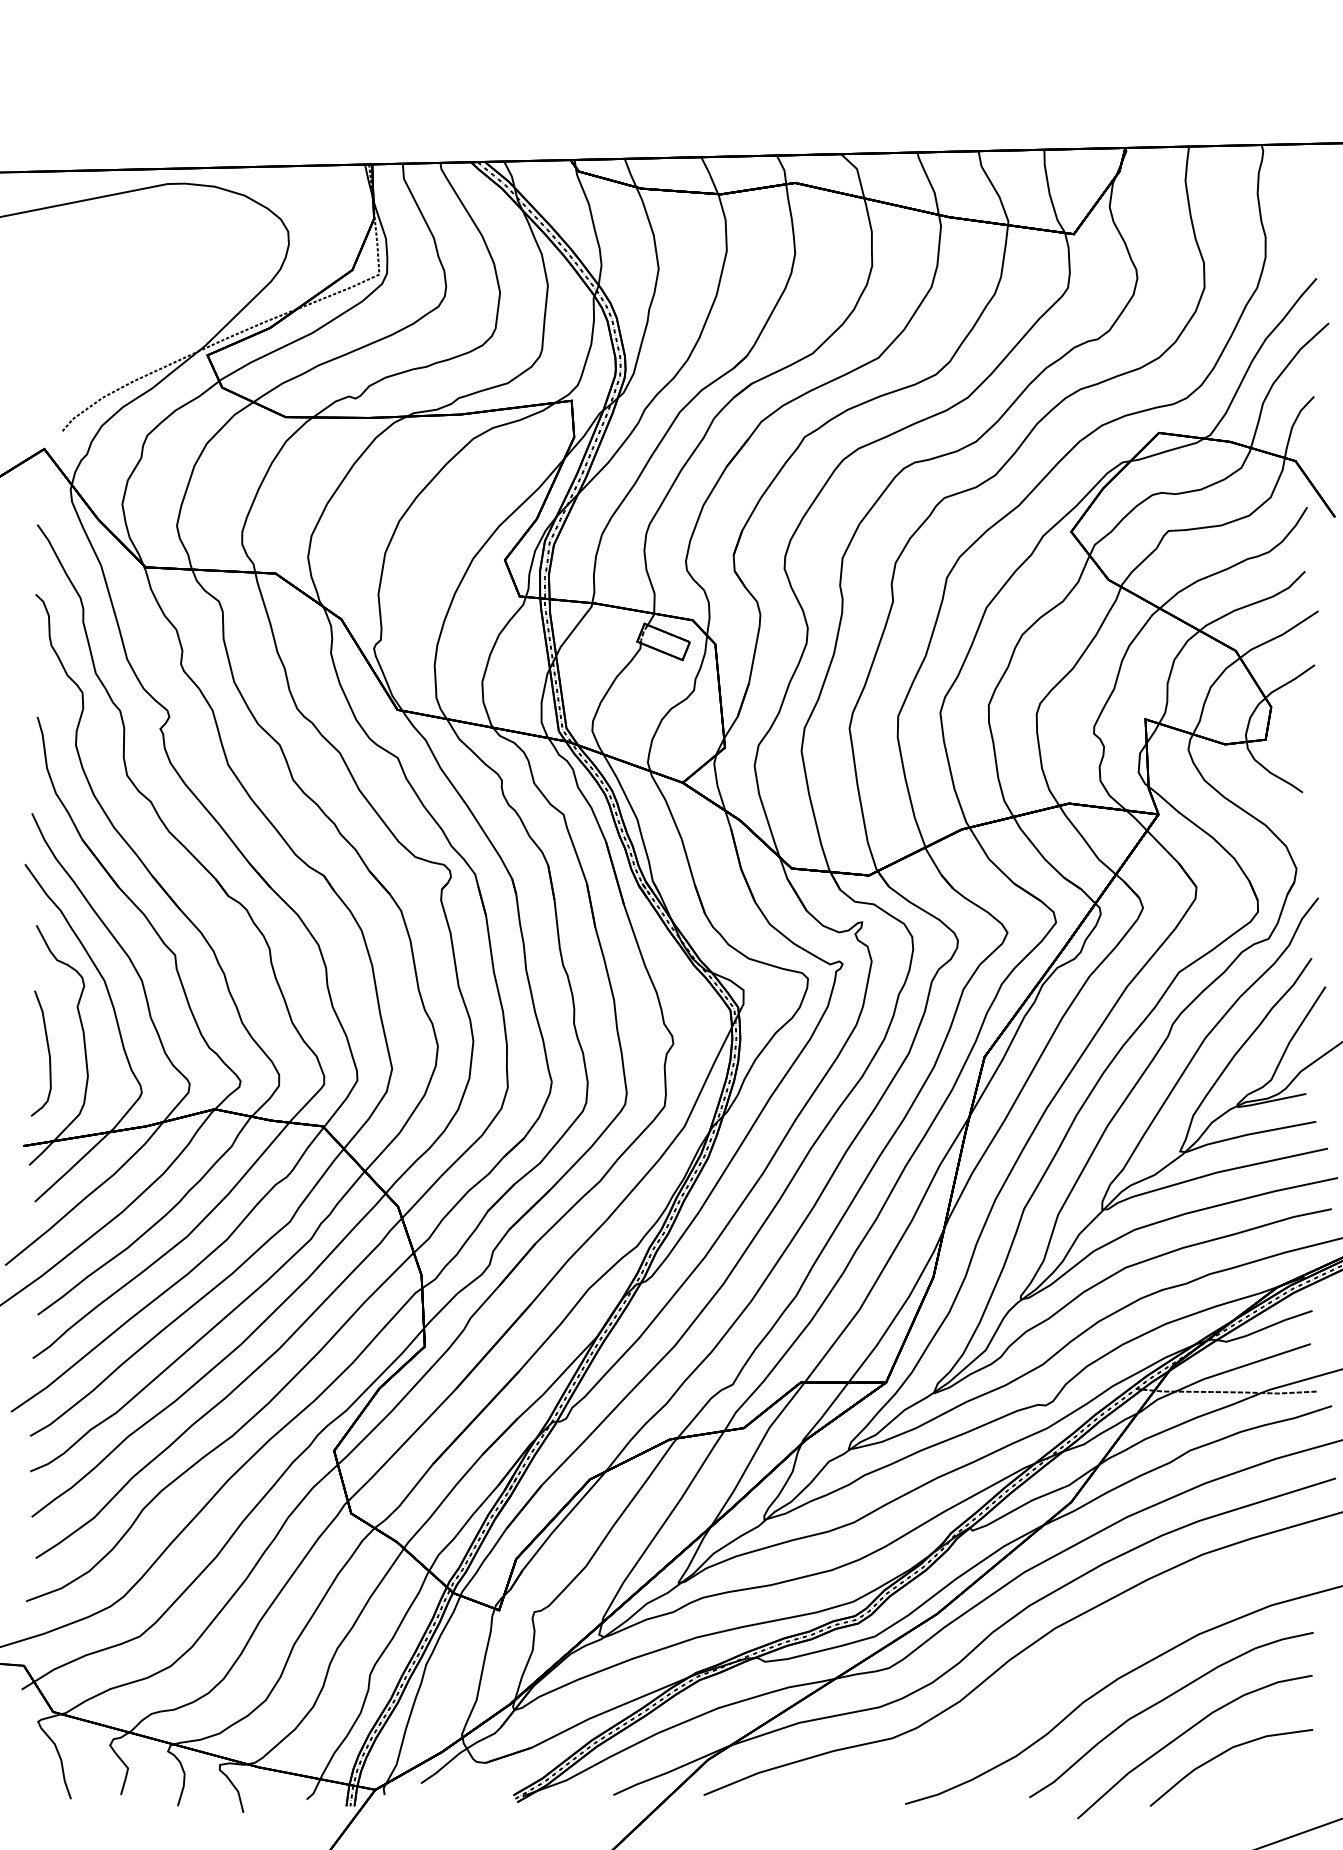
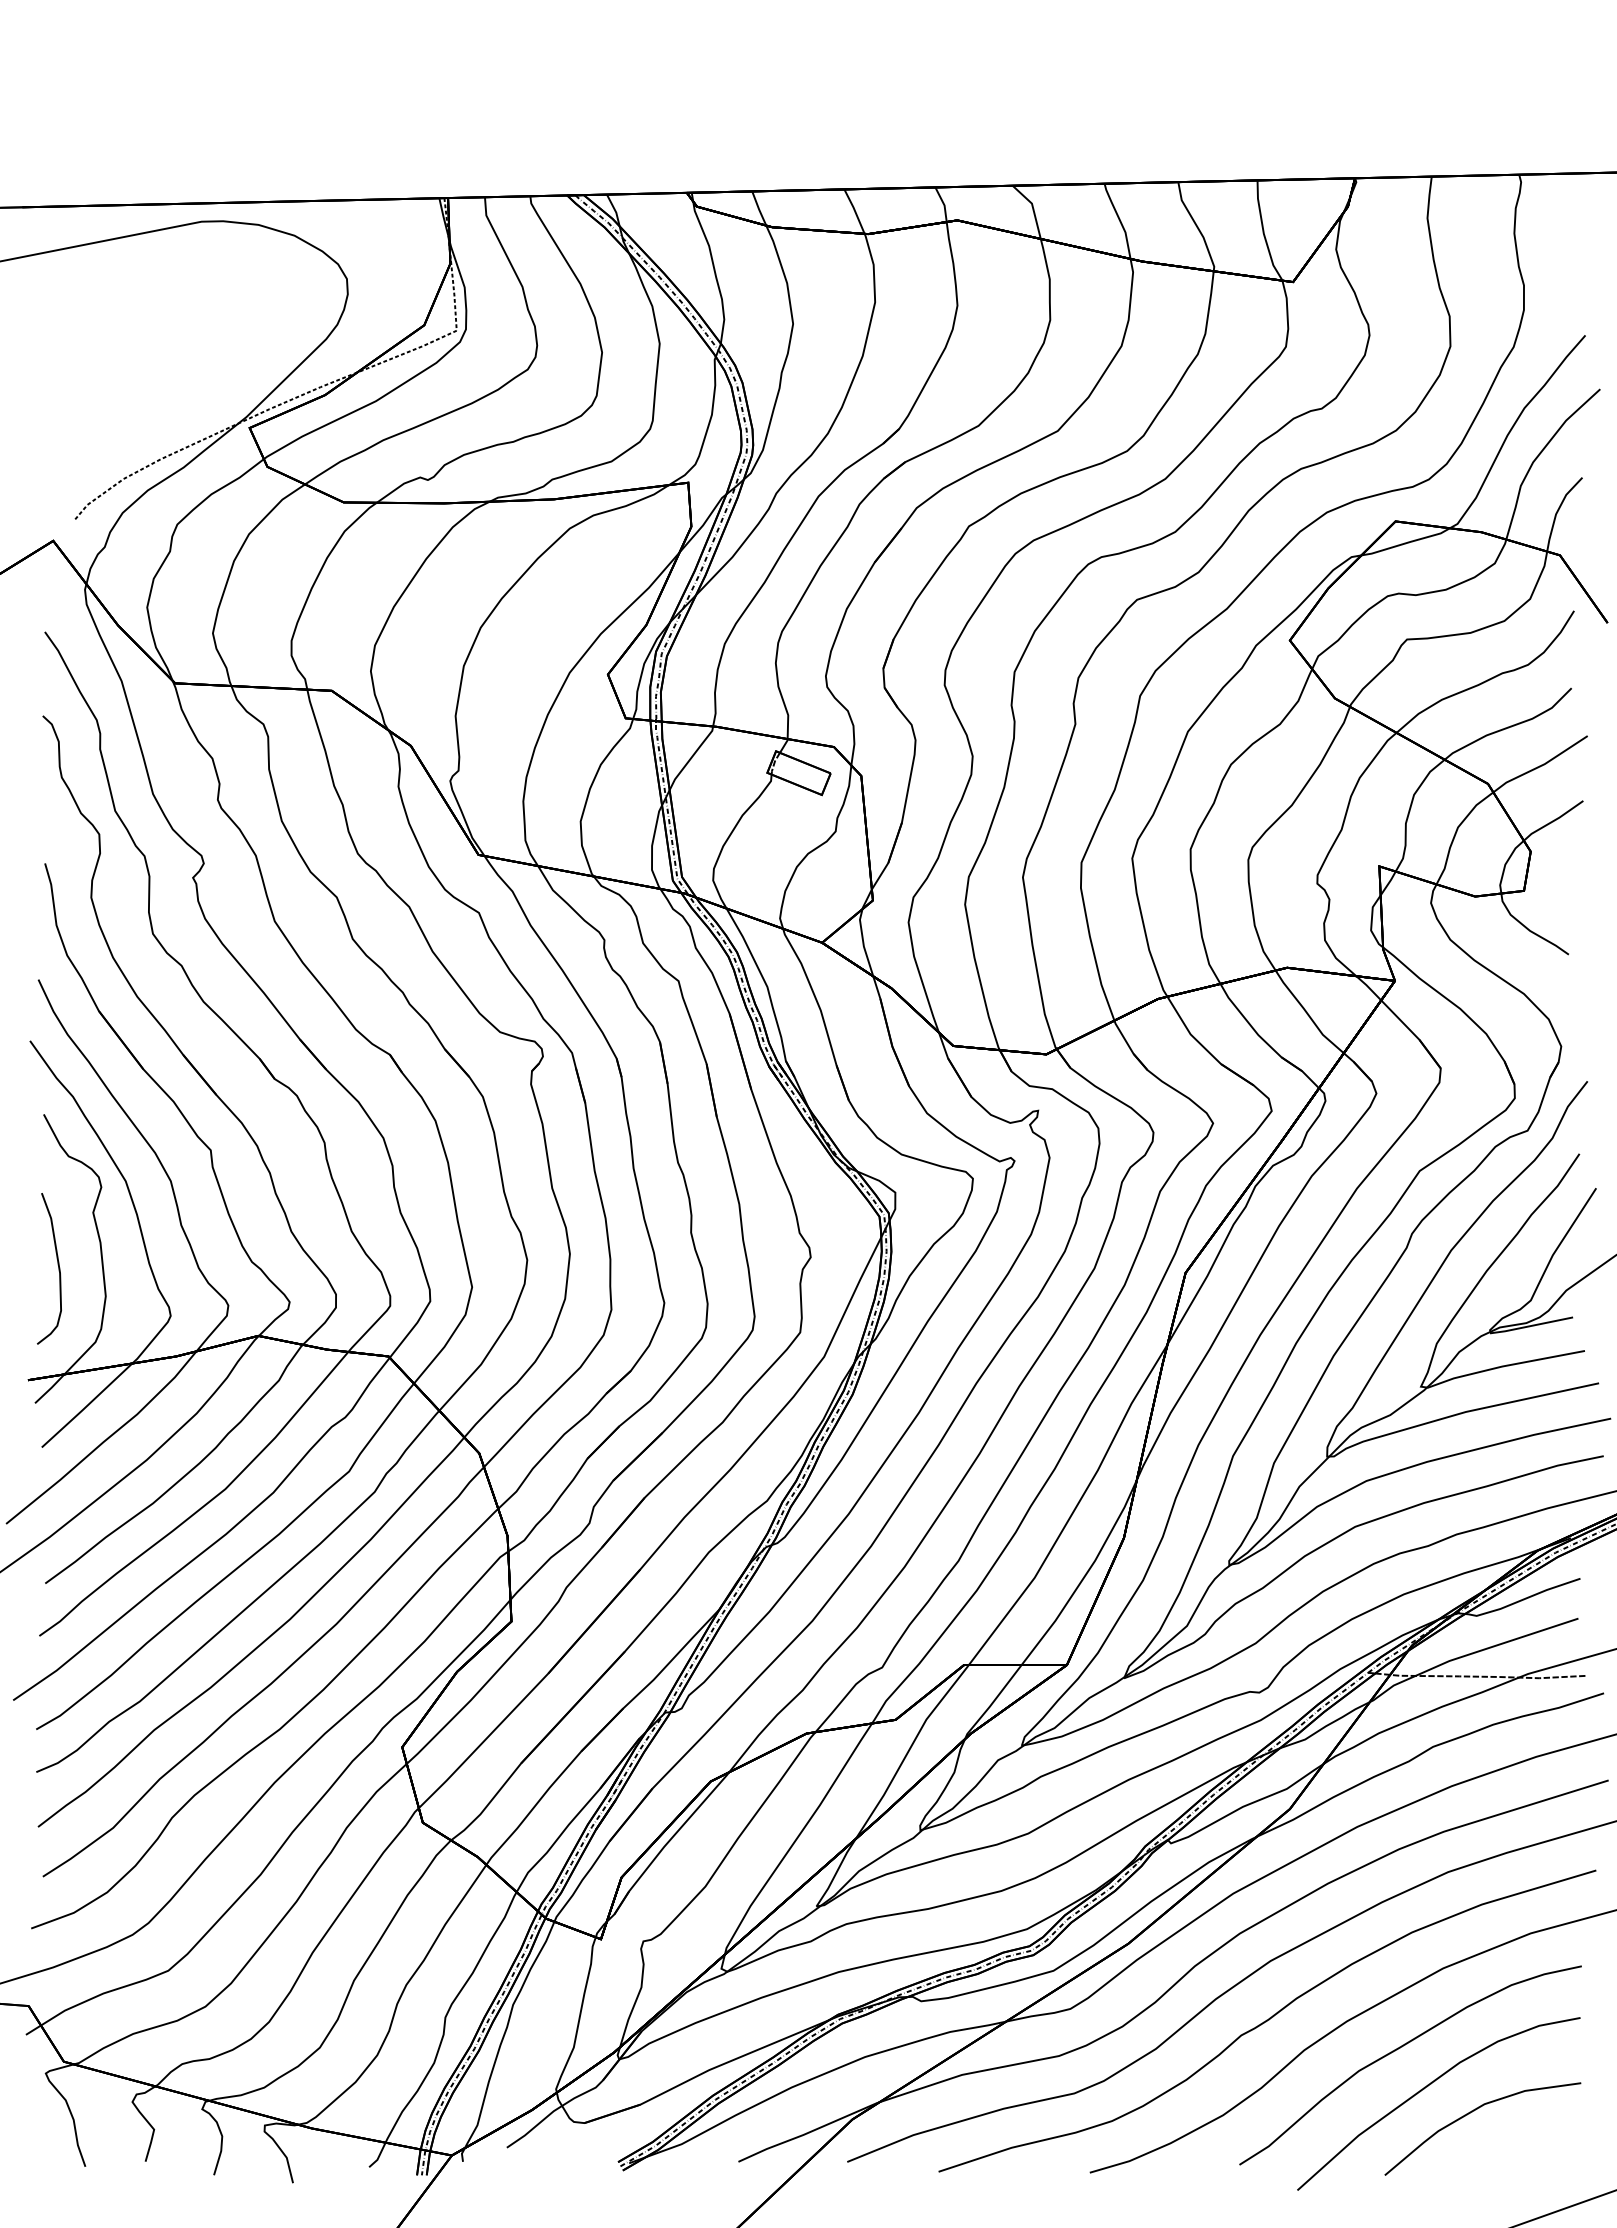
curve: (1052, 1677) -> (1267, 2020), added

